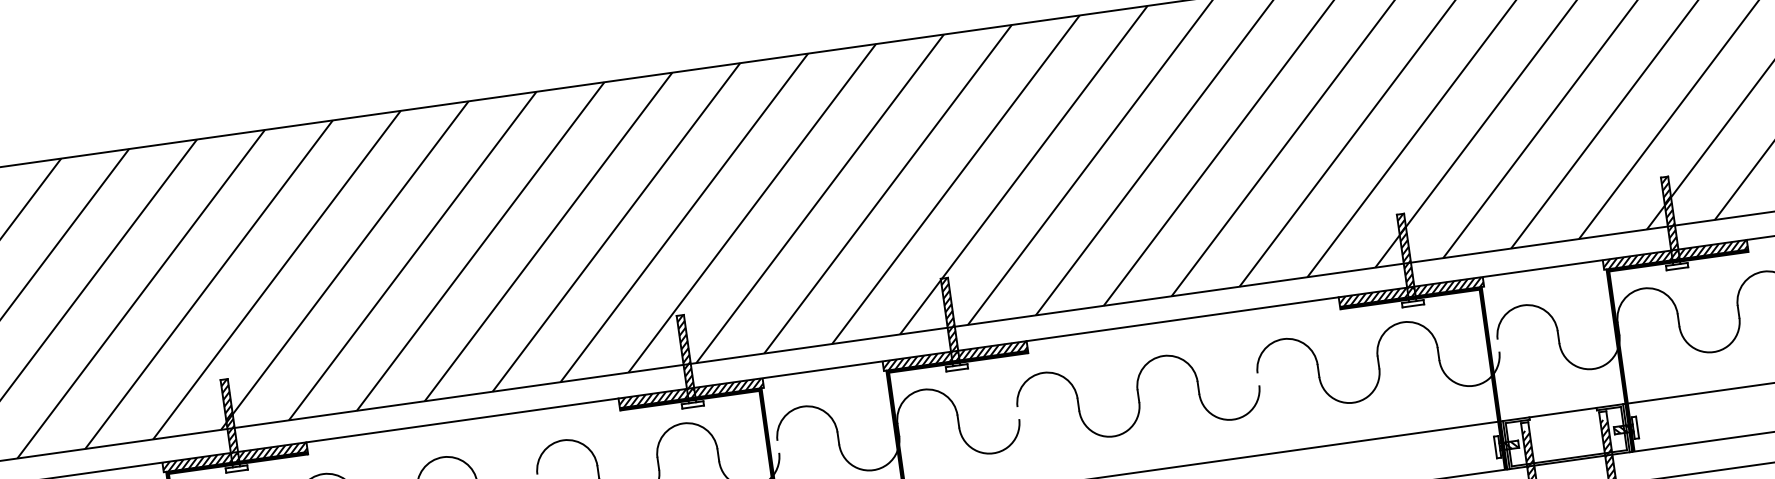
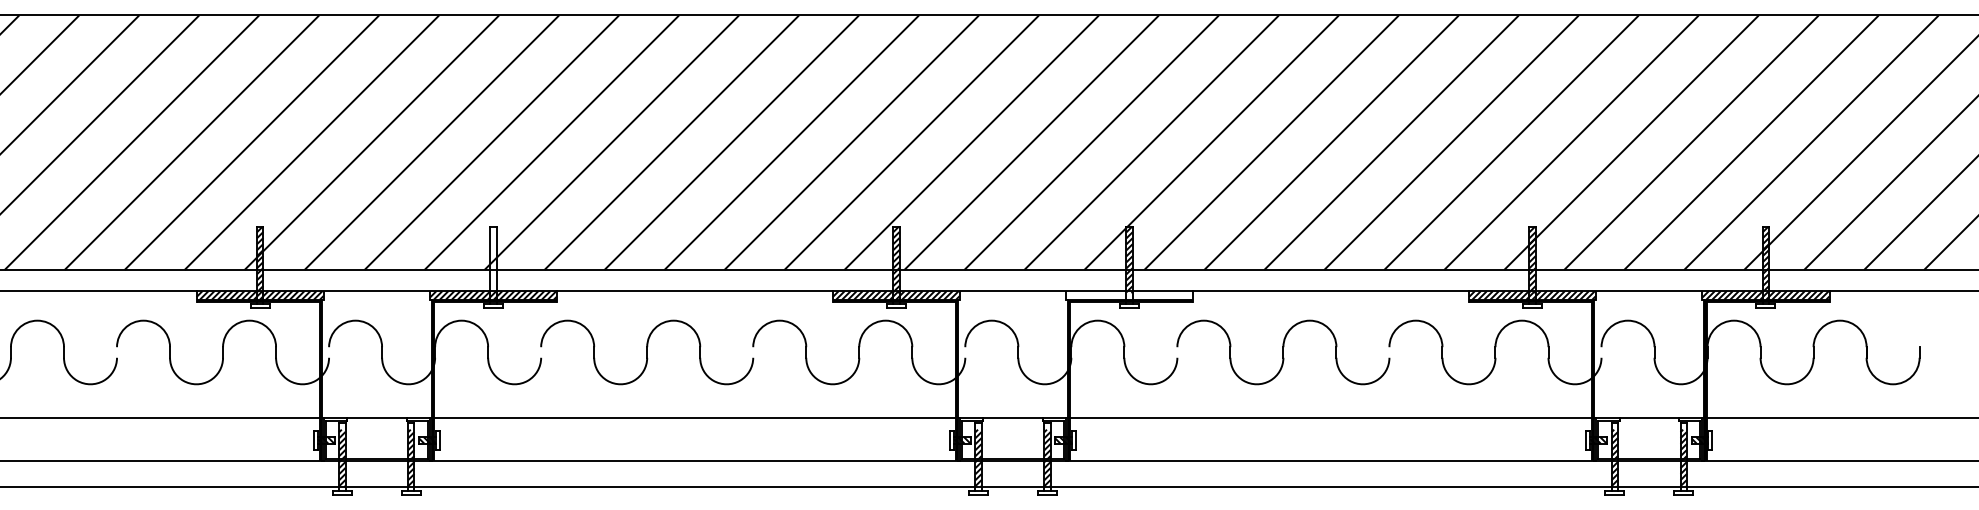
hatch: (955, 356) -> (1129, 295), removed
hatch: (229, 416) -> (493, 259), removed

